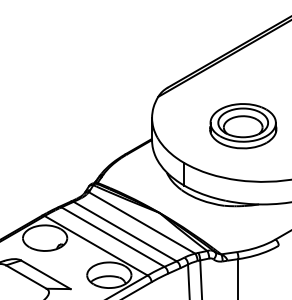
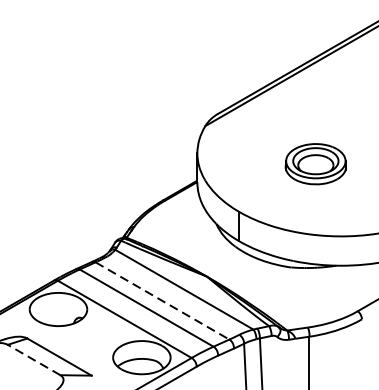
part: (243, 126) -> (316, 164), size x0.7
line: (125, 231) -> (162, 300), solid -> dashed
line: (25, 276) -> (33, 359), solid -> dashed

